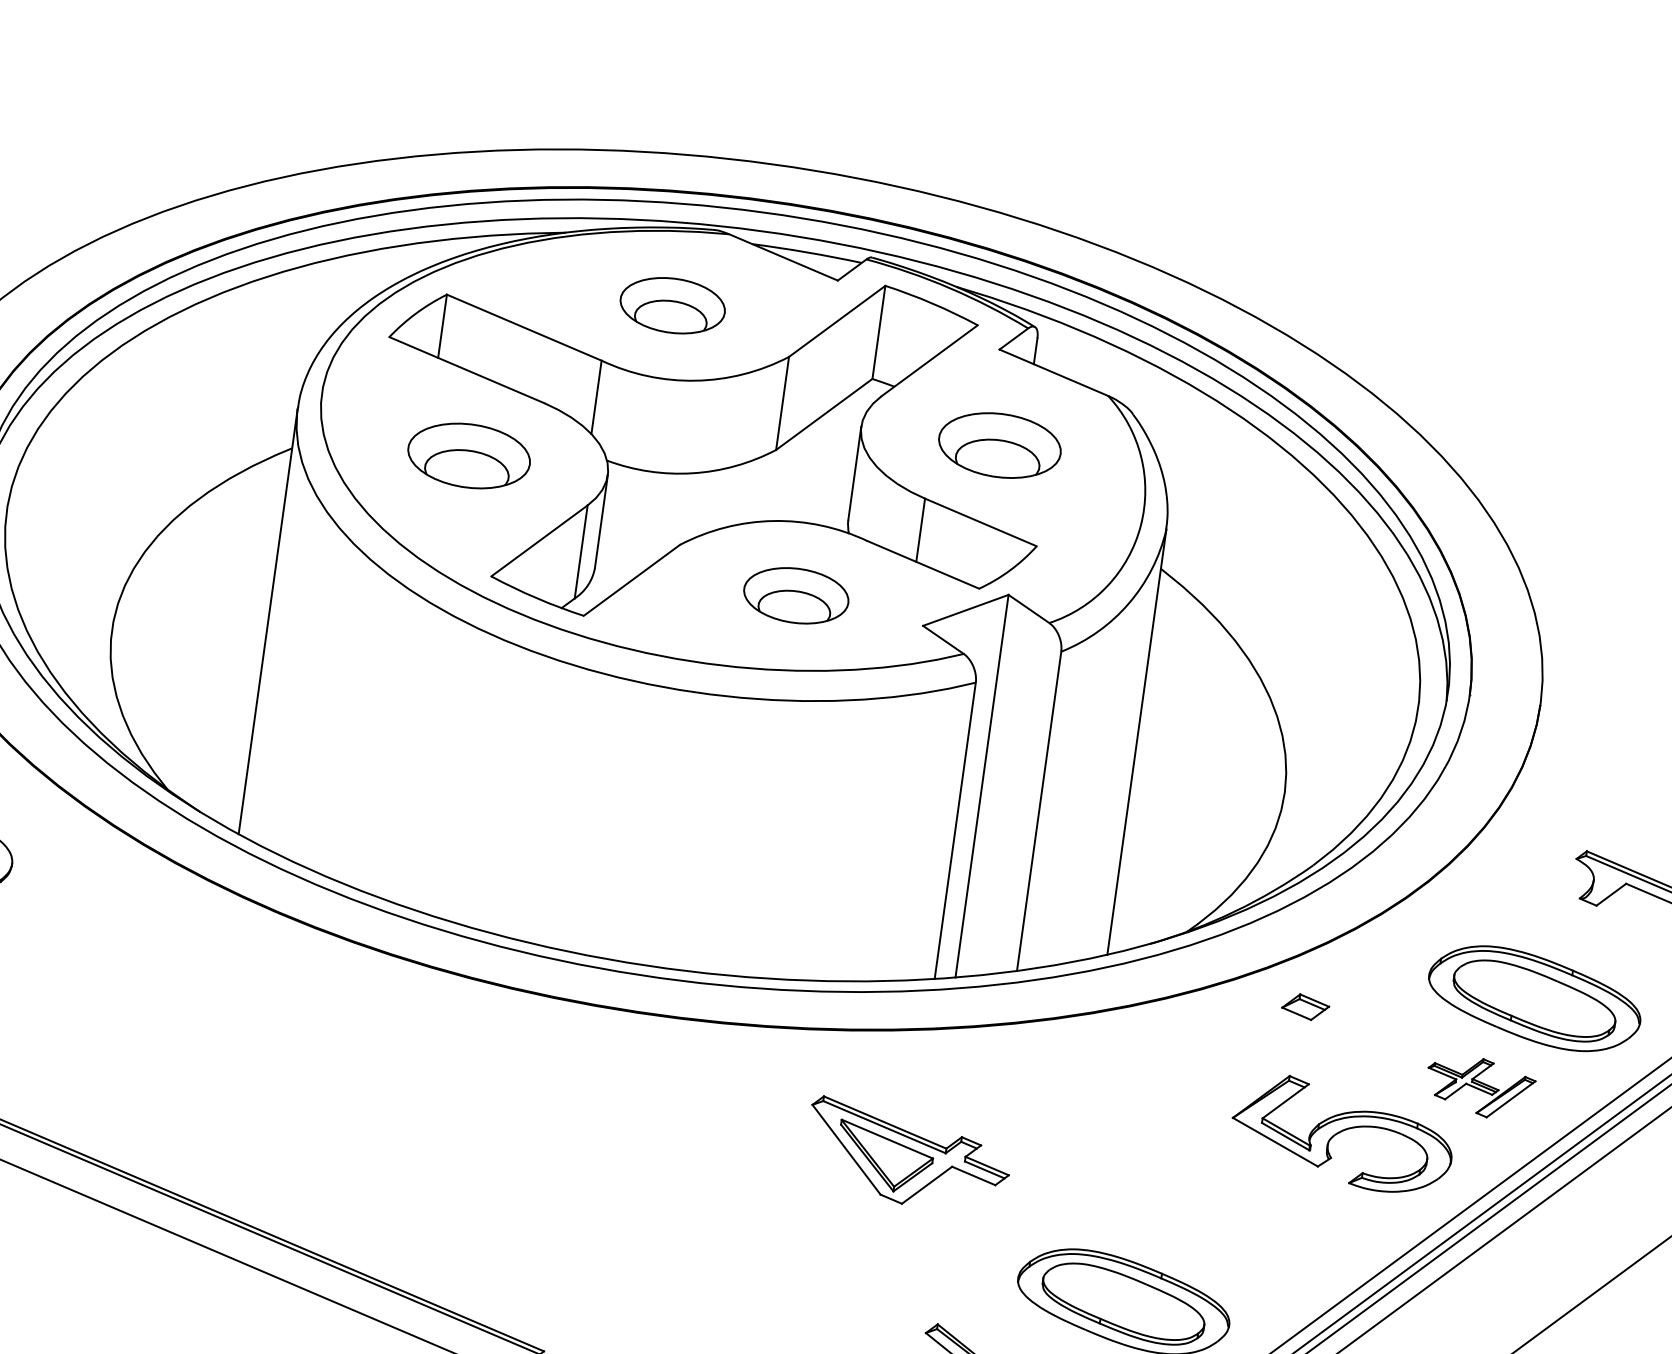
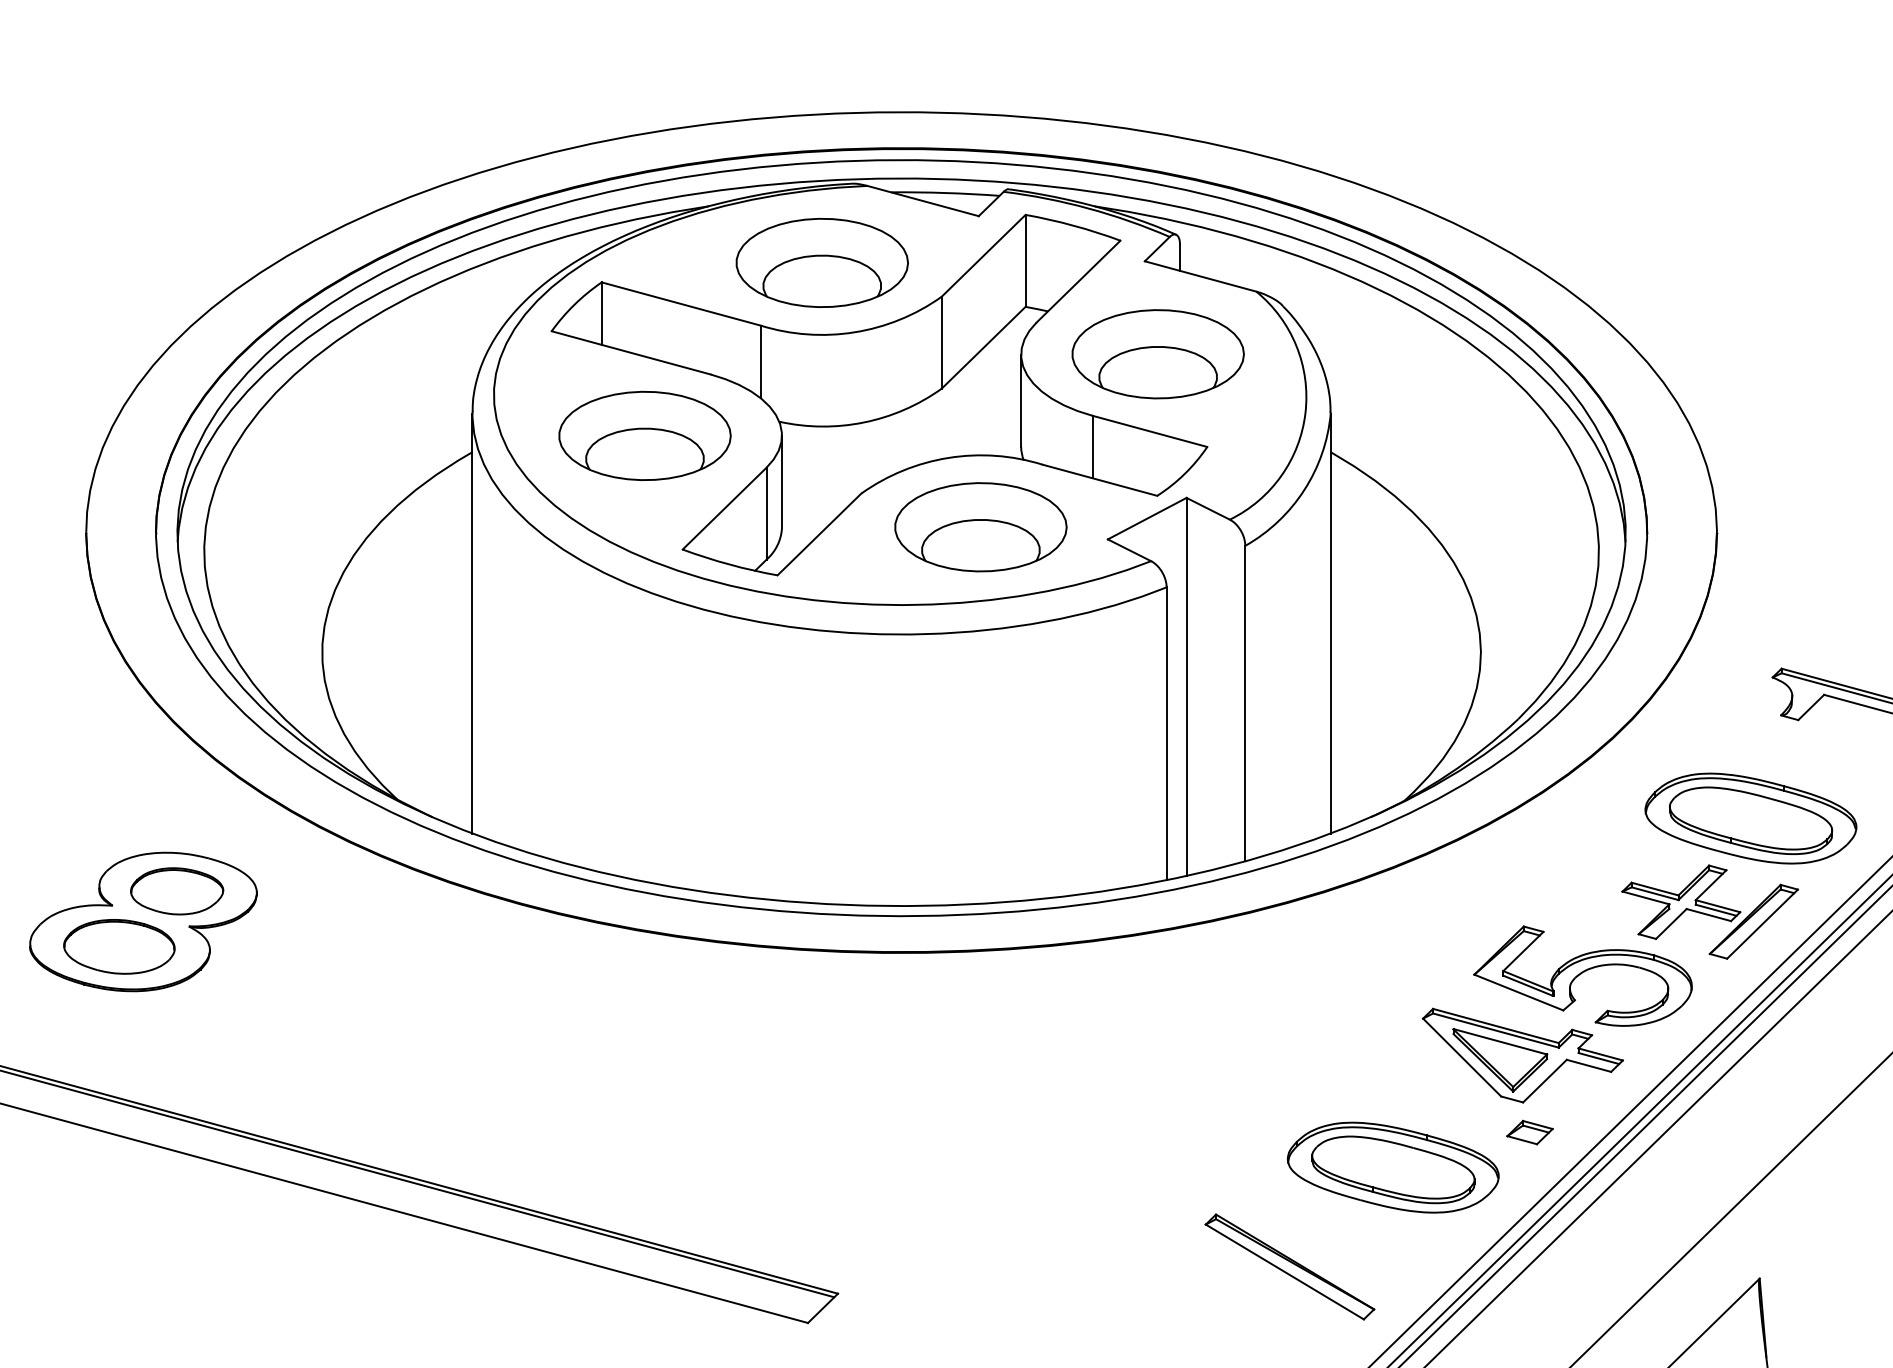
part: (672, 305) -> (821, 262), size x1.67
part: (999, 445) -> (1157, 354), size x1.43
part: (468, 455) -> (644, 435), size x1.43
part: (795, 595) -> (980, 527), size x1.67
part: (1305, 1007) -> (1529, 1132), moved
part: (1479, 1086) -> (1709, 911), size x1.67
part: (907, 1156) -> (1522, 1055), moved

